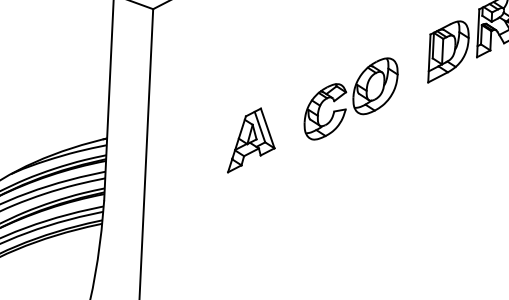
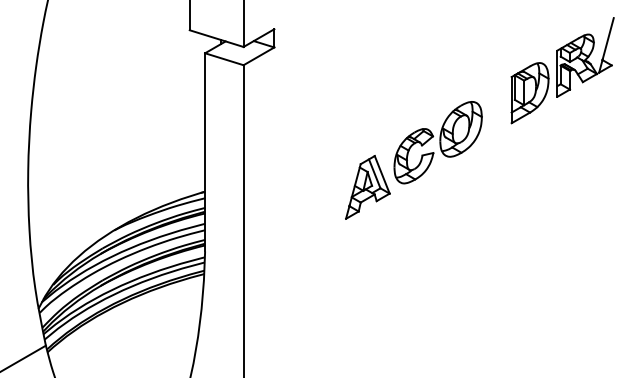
part: (251, 140) -> (367, 187), moved

